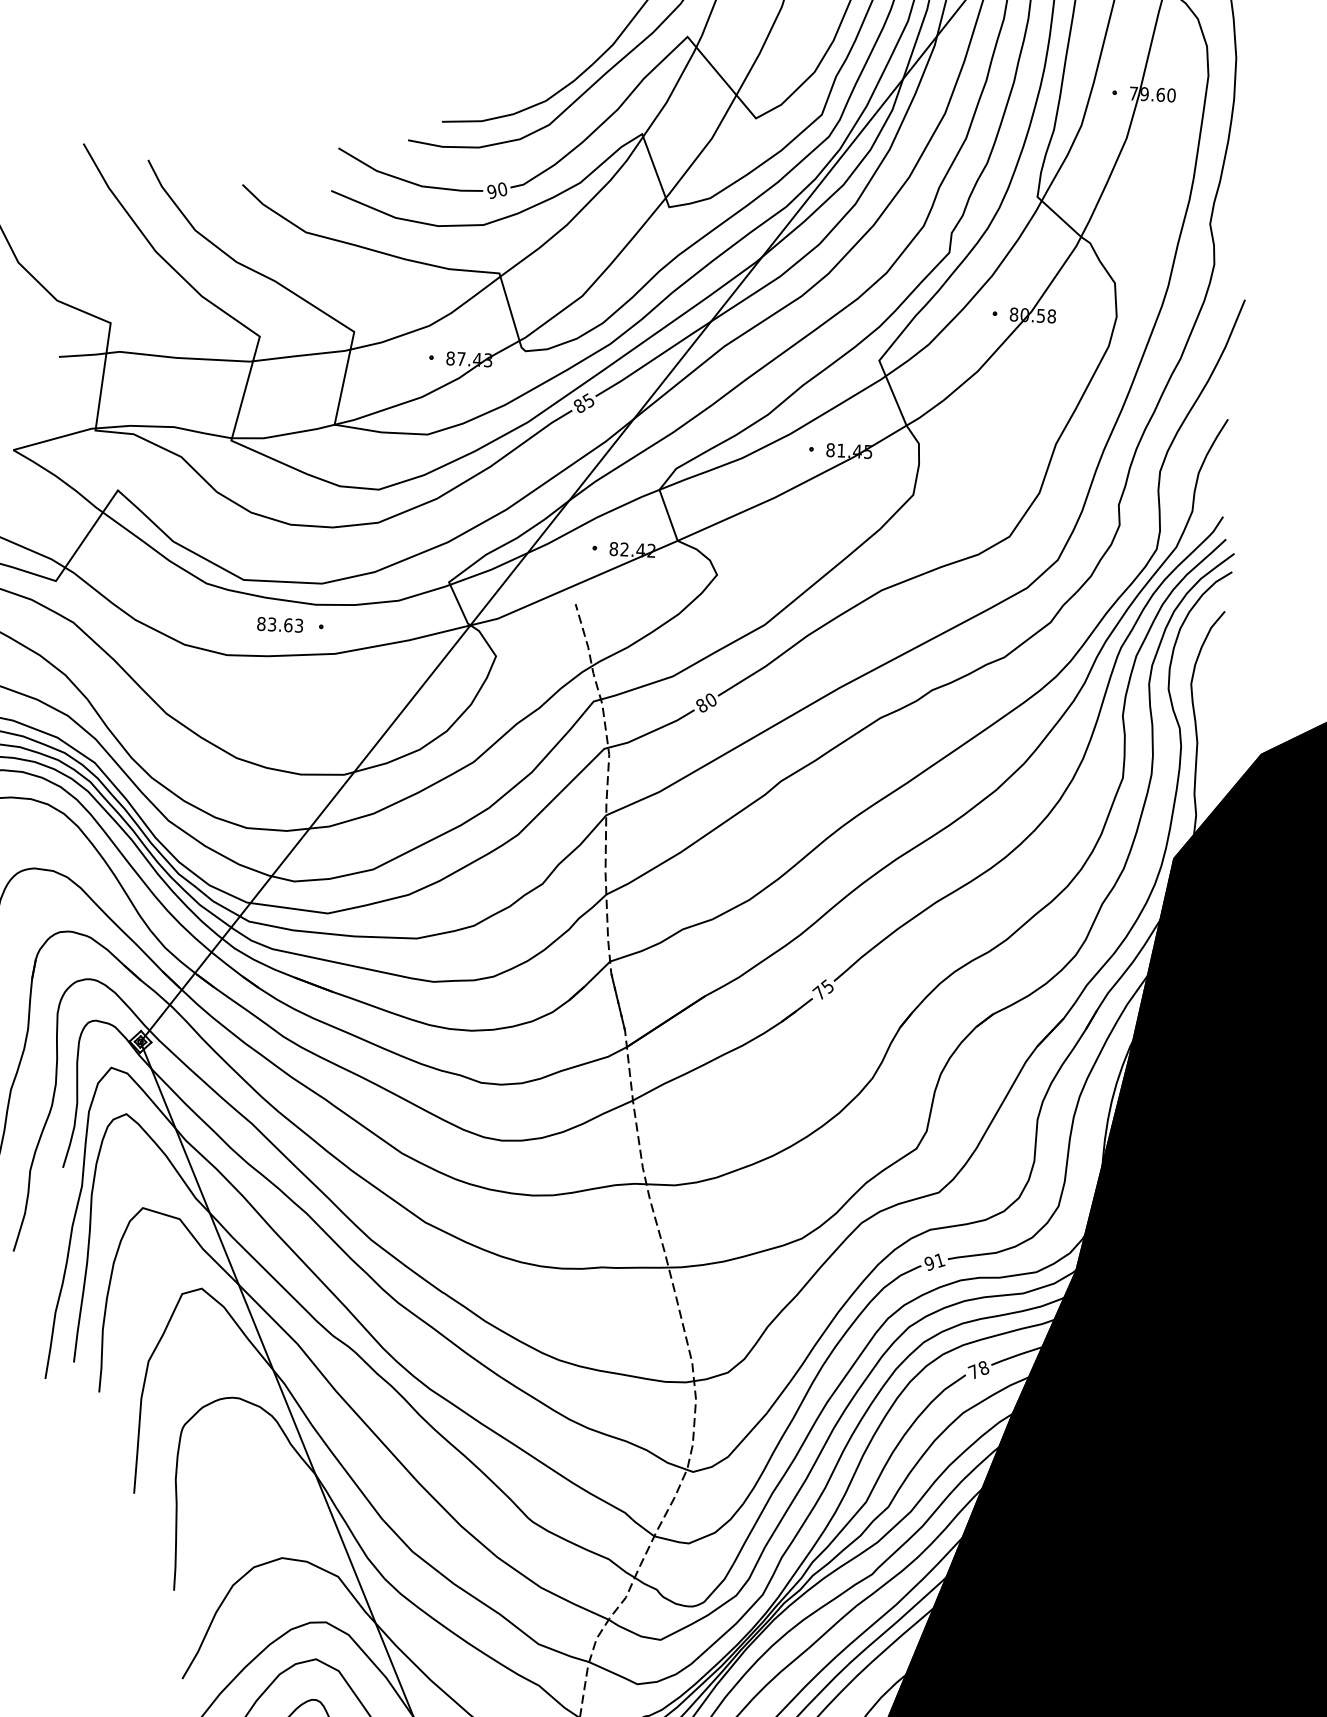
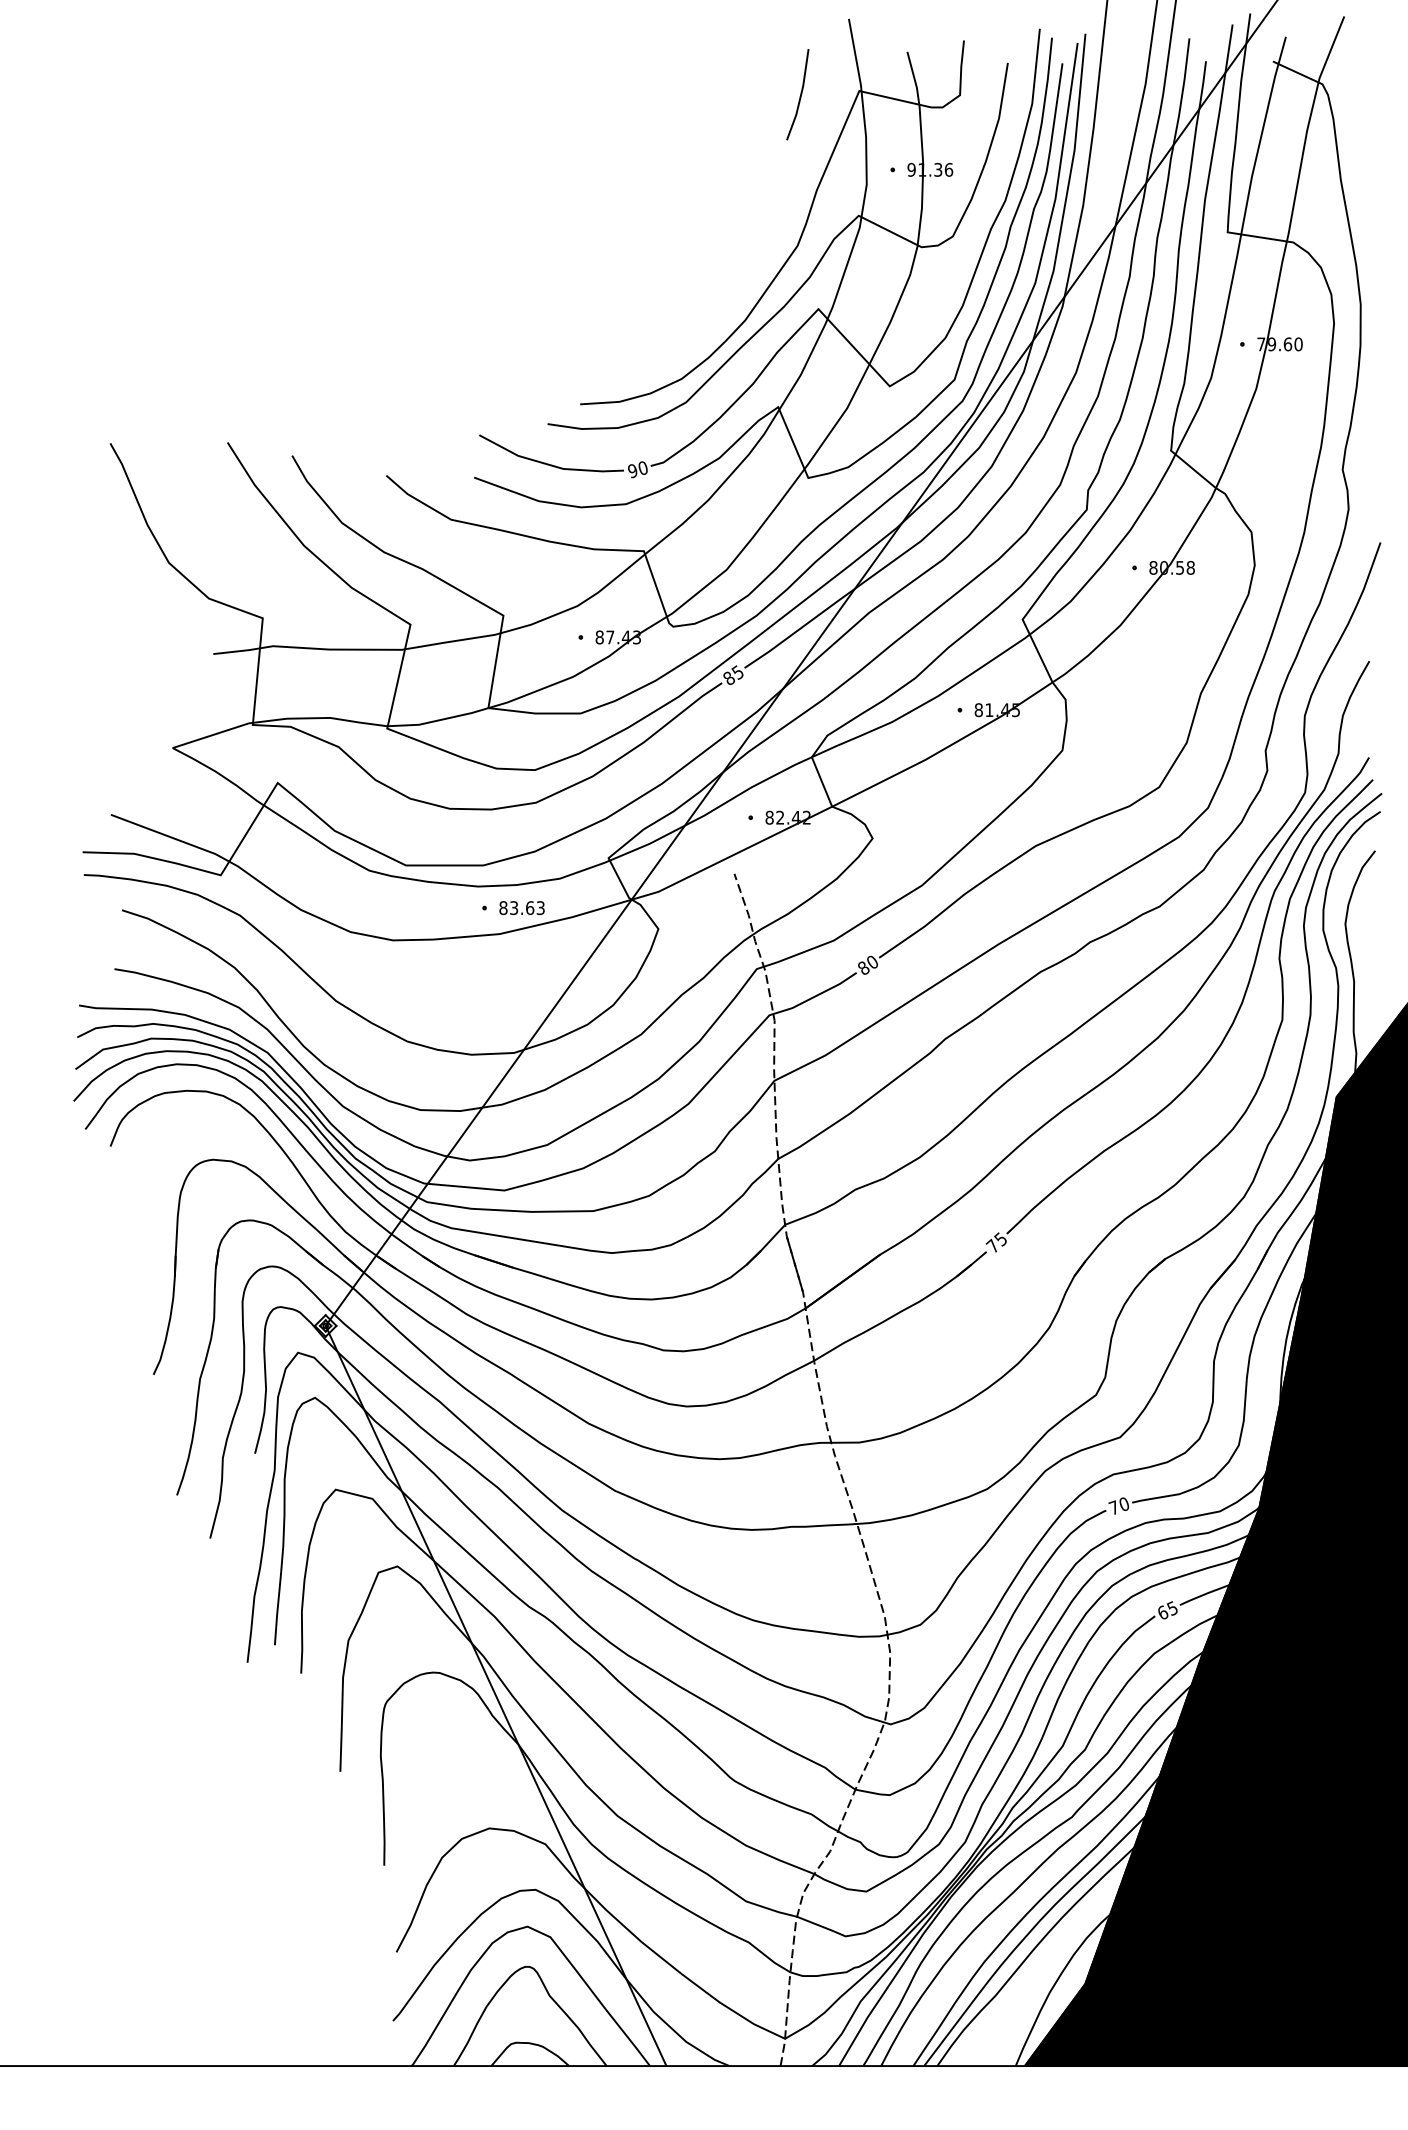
text: (279, 625) -> (521, 908), moved
text: (933, 1262) -> (1118, 1506), 91 -> 70
text: (978, 1369) -> (1167, 1610), 78 -> 65

